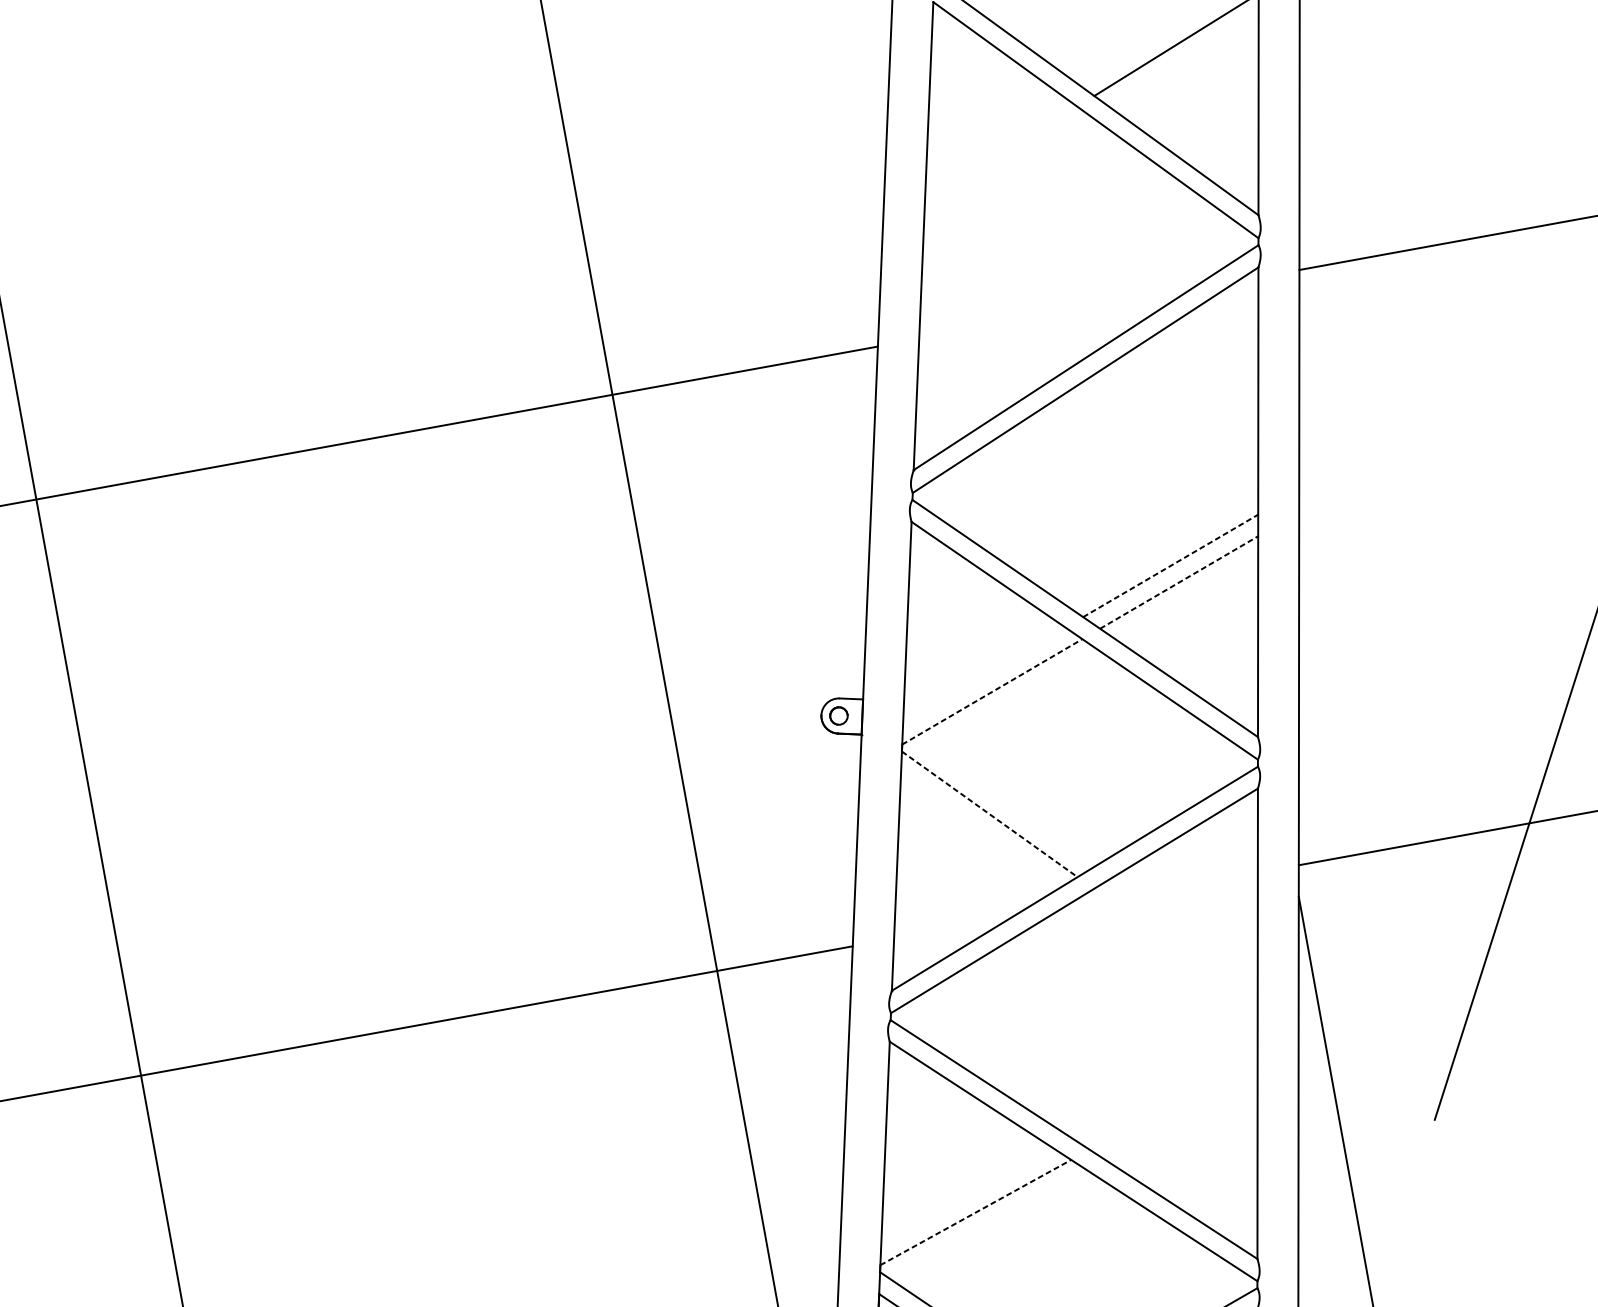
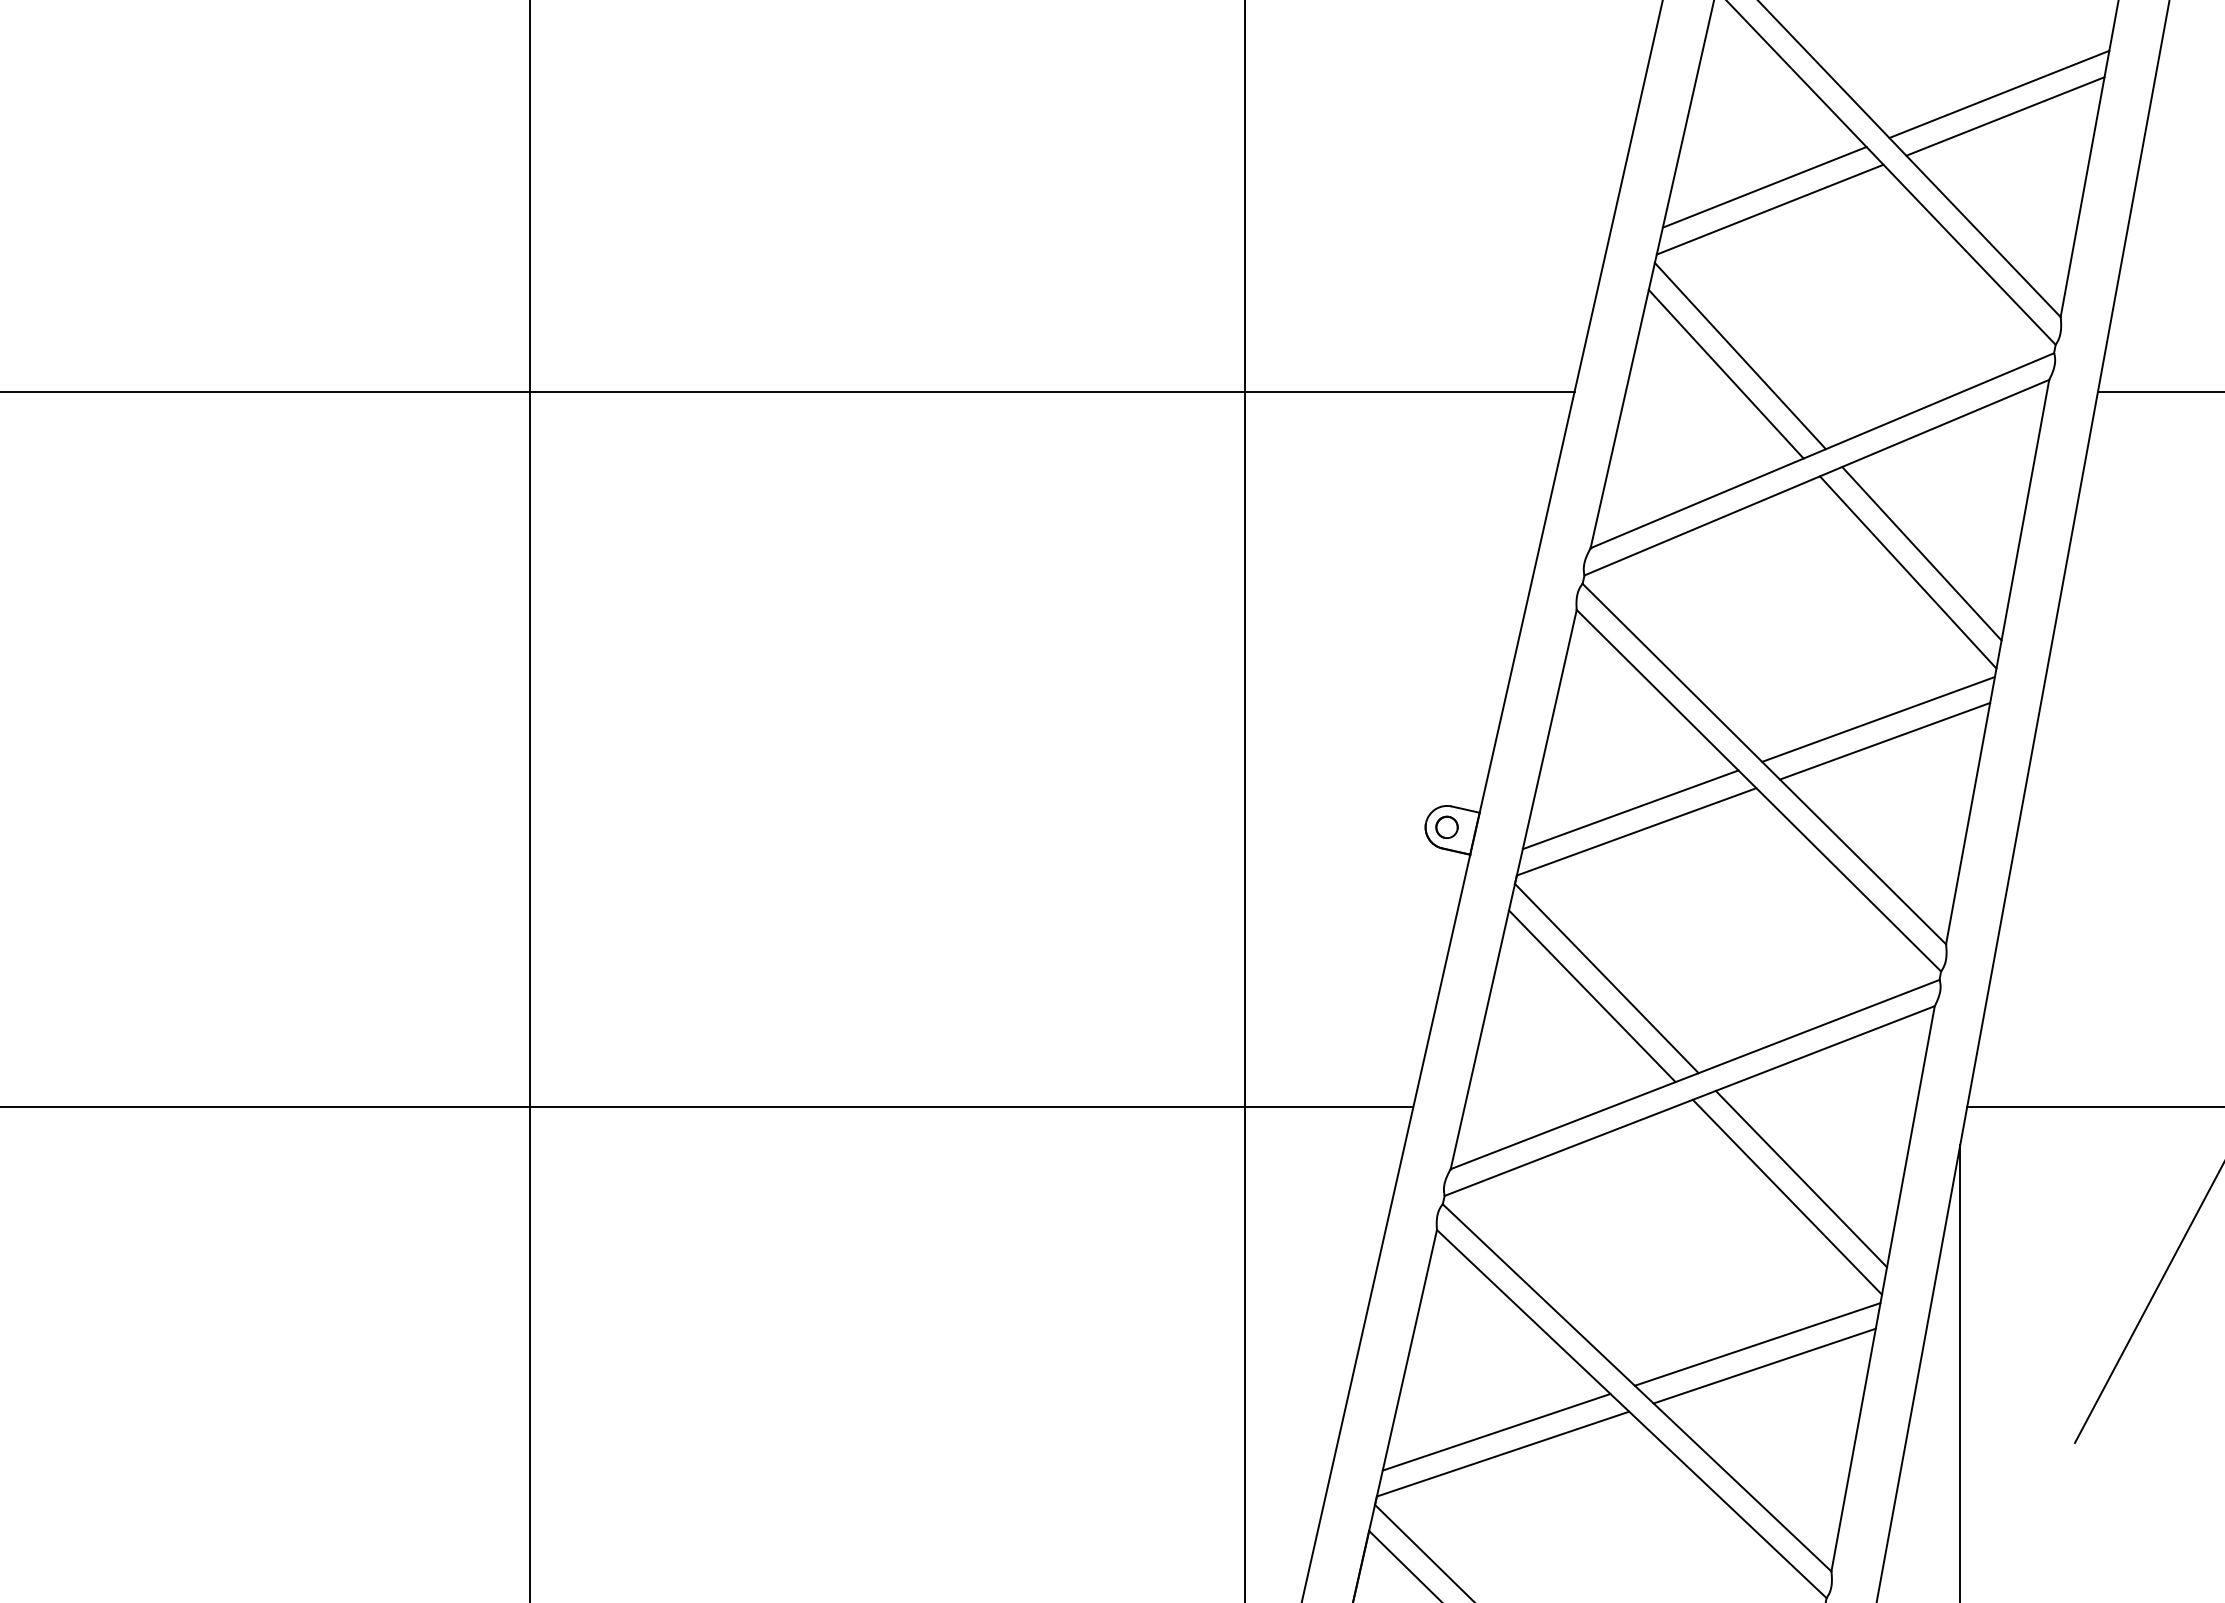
line: (1184, 61) -> (2005, 116), added
line: (1000, 154) -> (1764, 187), added
line: (1008, 171) -> (1769, 209), added
line: (1005, 293) -> (1739, 355), added
line: (996, 310) -> (1725, 374), added
line: (1180, 425) -> (1921, 553), added
line: (1172, 443) -> (1907, 572), added
line: (1170, 565) -> (1878, 719), dashed -> solid
line: (1179, 582) -> (1885, 741), dashed -> solid
line: (984, 674) -> (1630, 809), added
line: (992, 691) -> (1637, 831), dashed -> solid
line: (989, 814) -> (1606, 978), dashed -> solid
line: (980, 830) -> (1592, 996), added
line: (1175, 946) -> (1801, 1178), added
line: (1167, 963) -> (1787, 1196), added
line: (1164, 1087) -> (1757, 1344), added
line: (1173, 1102) -> (1764, 1365), added
line: (967, 1195) -> (1496, 1431), added
line: (976, 1212) -> (1503, 1453), dashed -> solid

